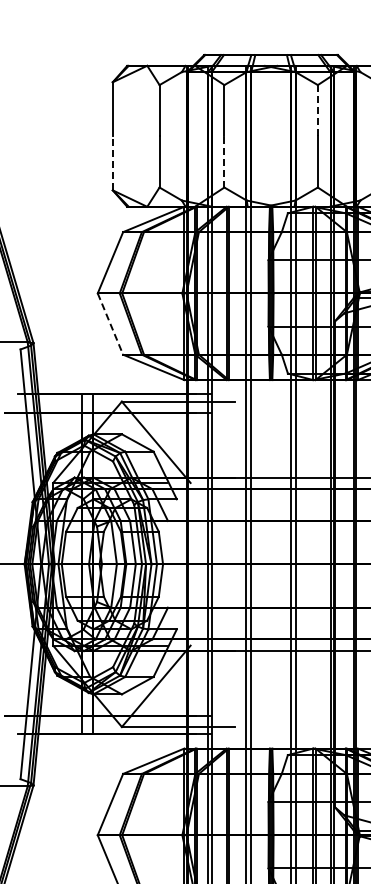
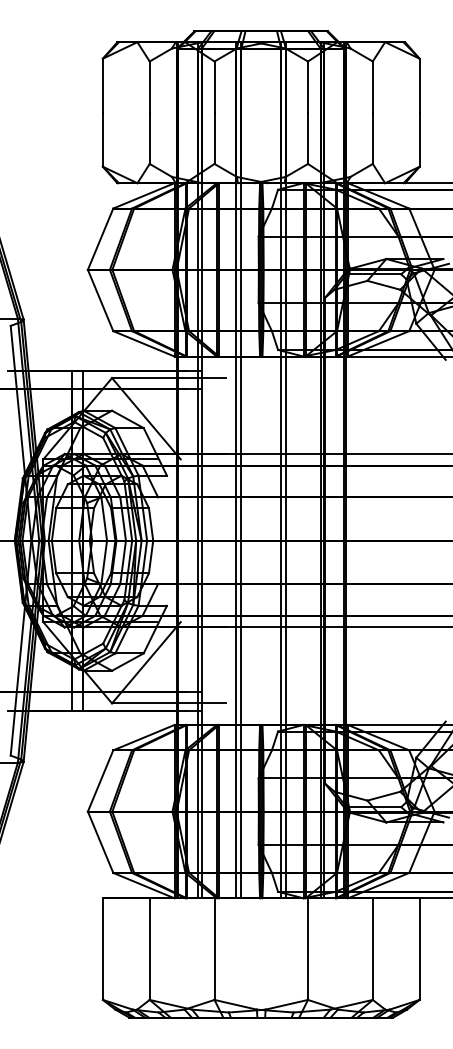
line: (318, 111) -> (308, 87), dashed -> solid
line: (224, 162) -> (214, 138), dashed -> solid
line: (112, 163) -> (102, 139), dashed -> solid
line: (110, 324) -> (100, 300), dashed -> solid

